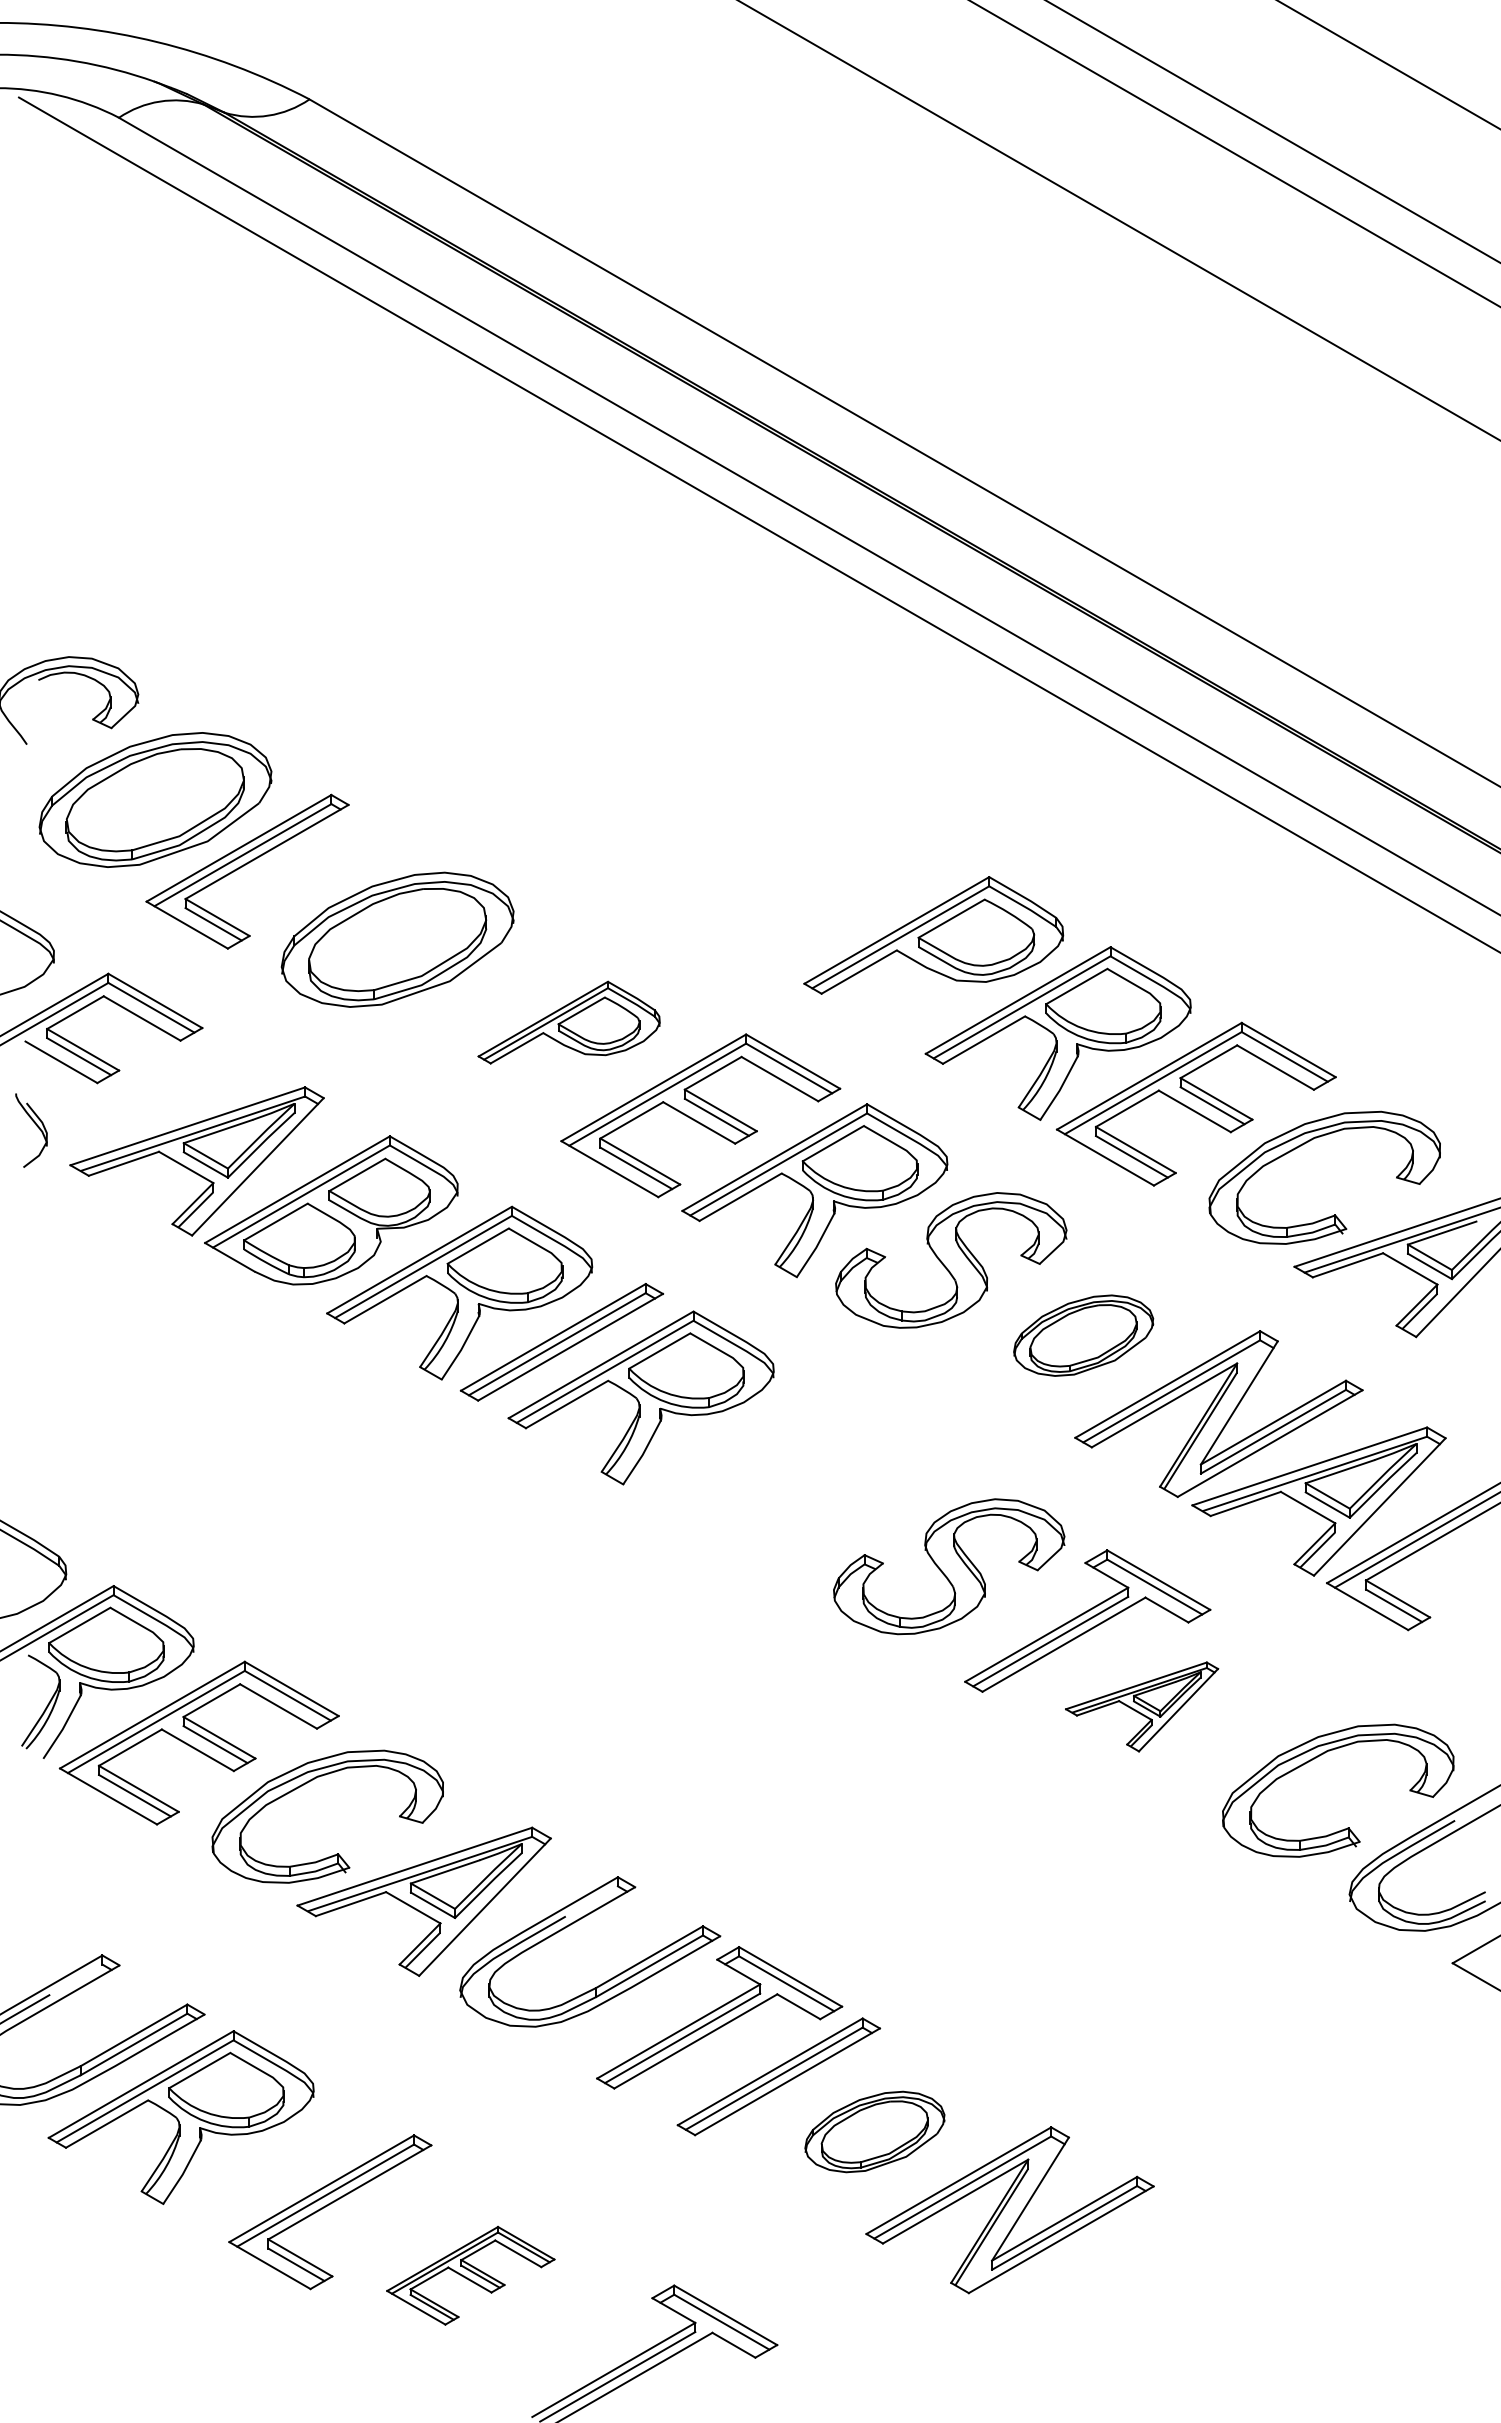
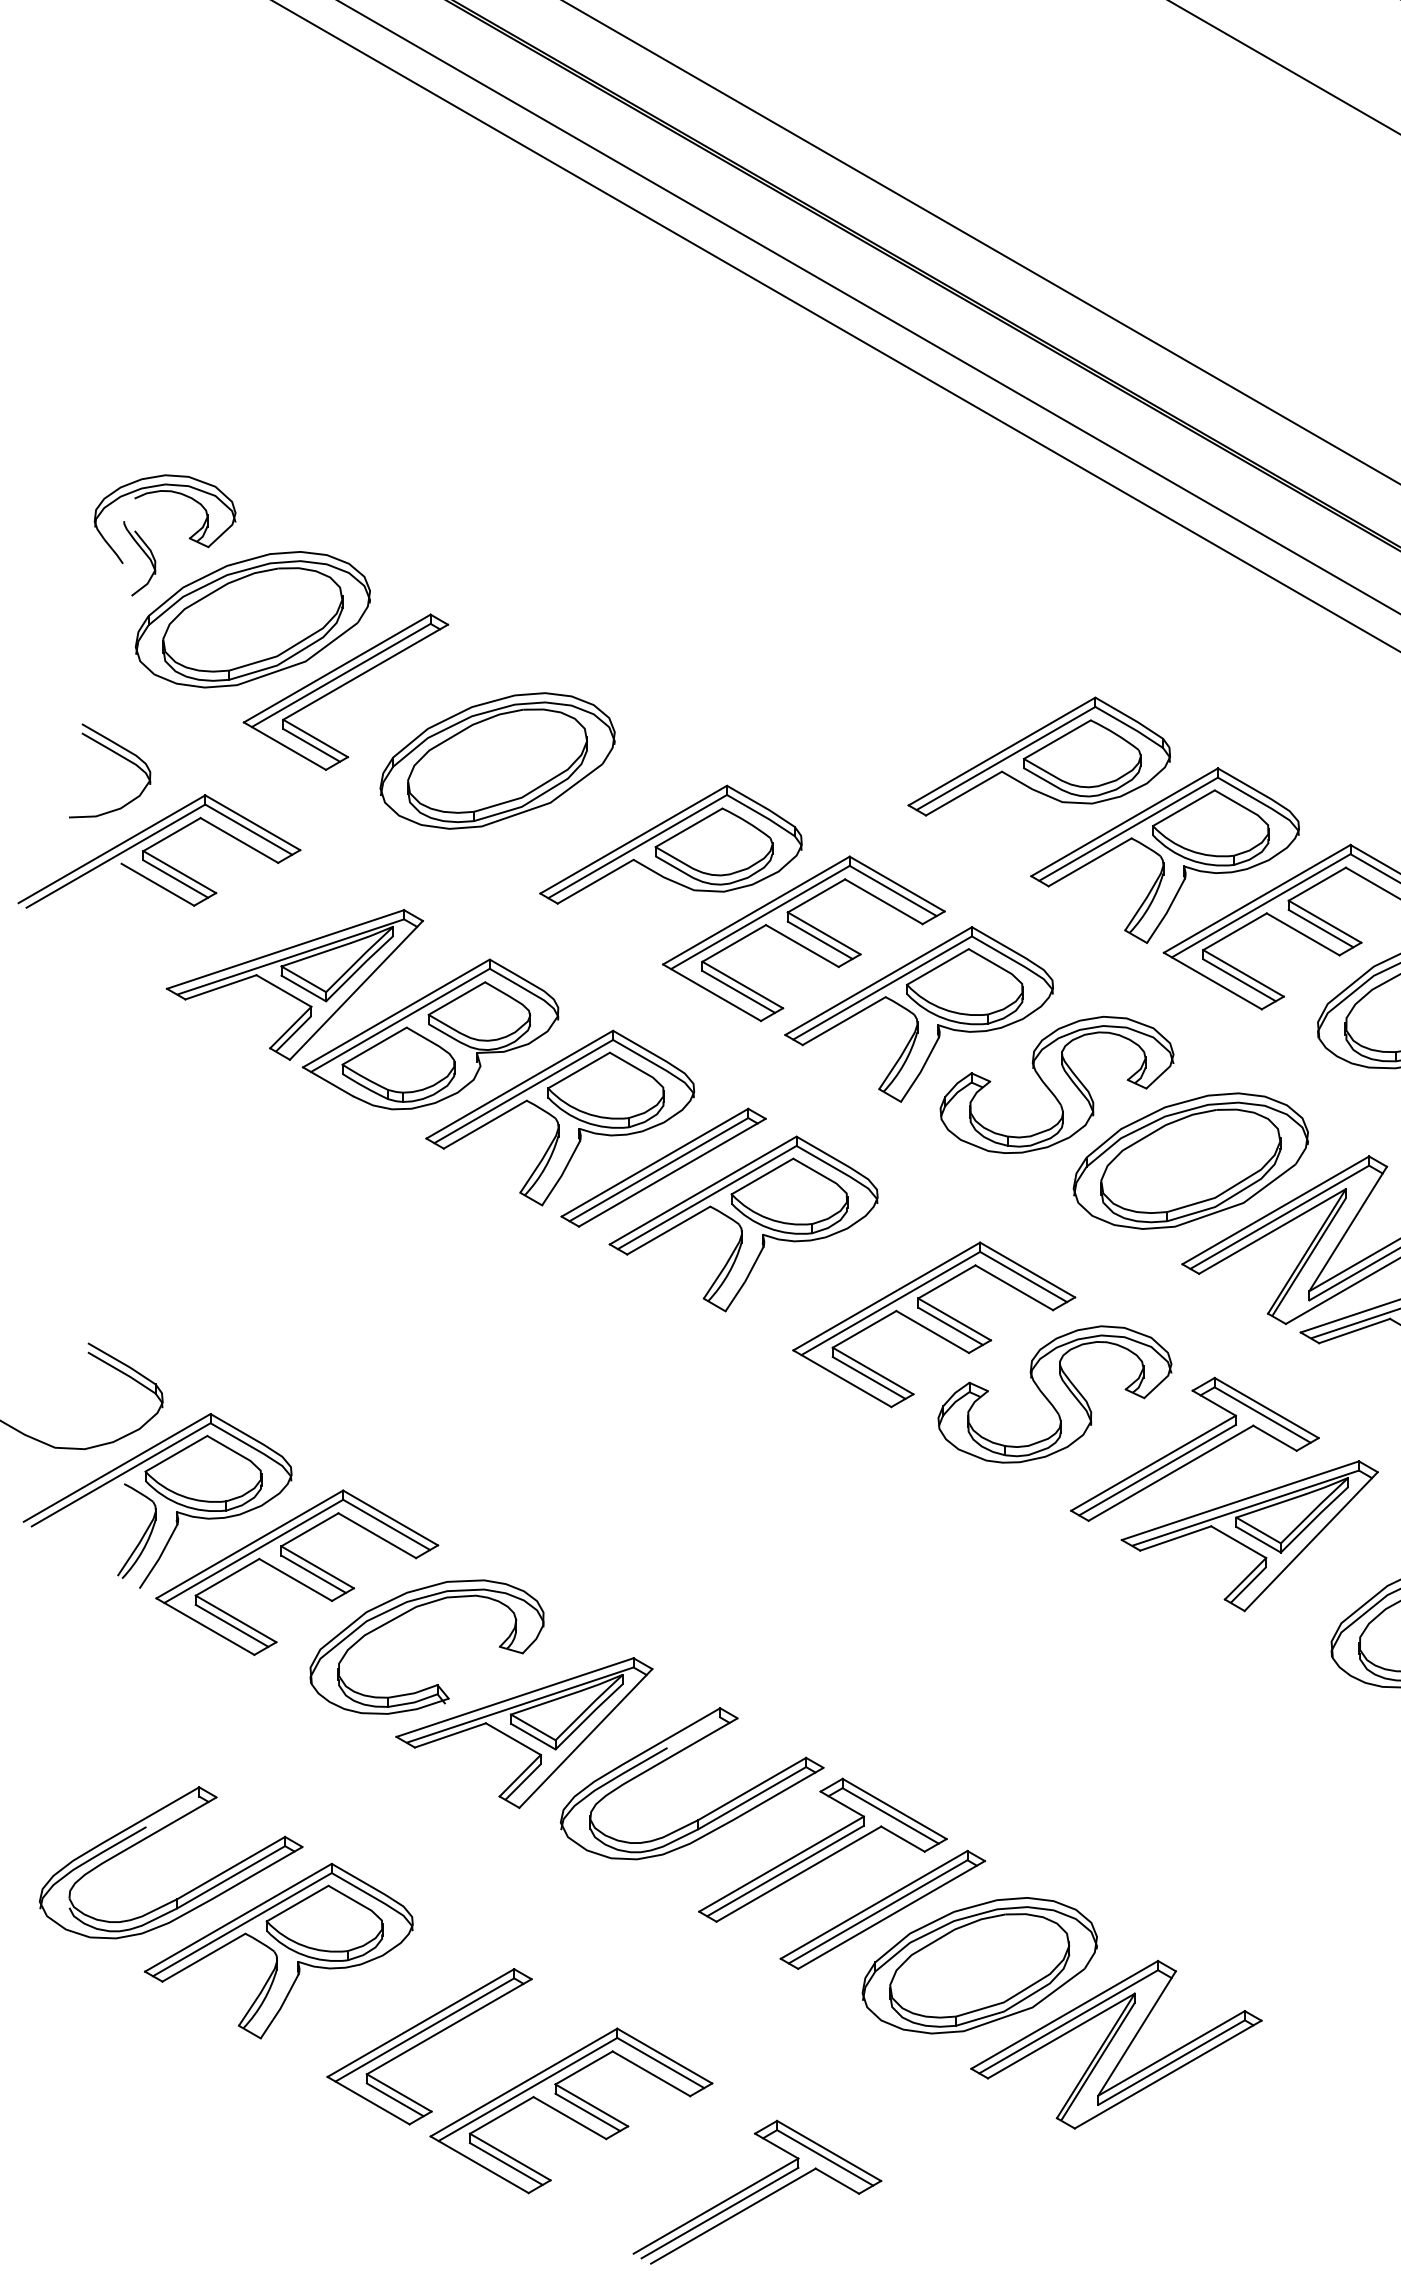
part: (568, 1022) -> (670, 844), size x1.43
part: (36, 1126) -> (144, 554), moved
part: (1083, 1335) -> (1190, 1160), size x1.67
part: (829, 1497) -> (933, 1324), added
part: (1141, 1706) -> (1249, 1535), size x1.67
part: (874, 2131) -> (979, 1965), size x1.67
part: (470, 2275) -> (571, 2110), size x1.67

